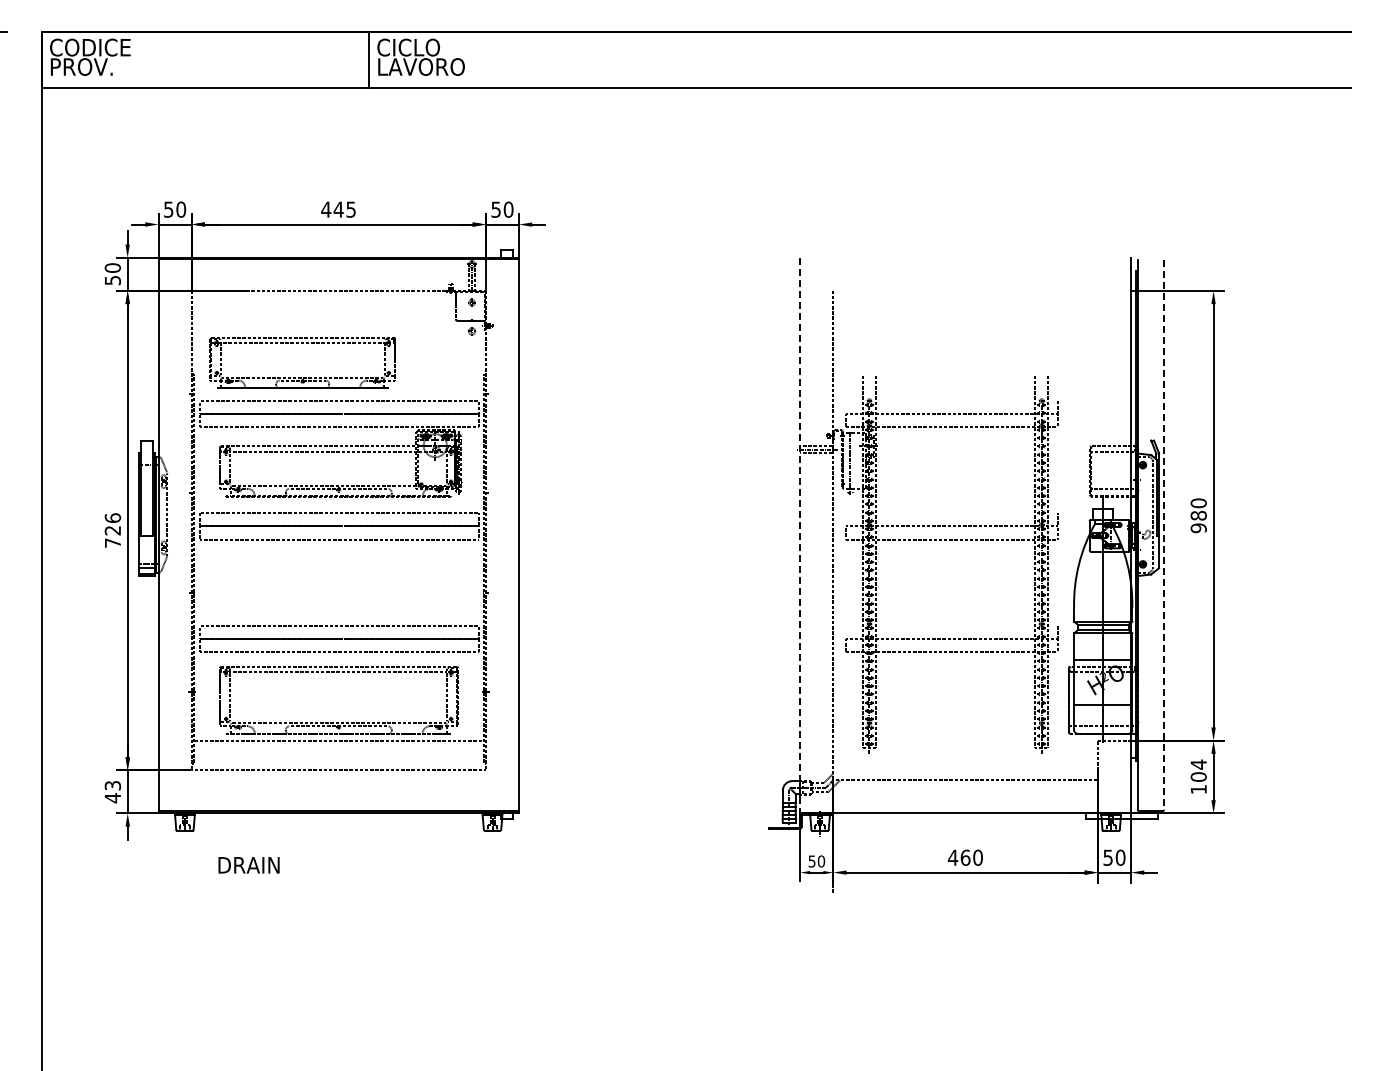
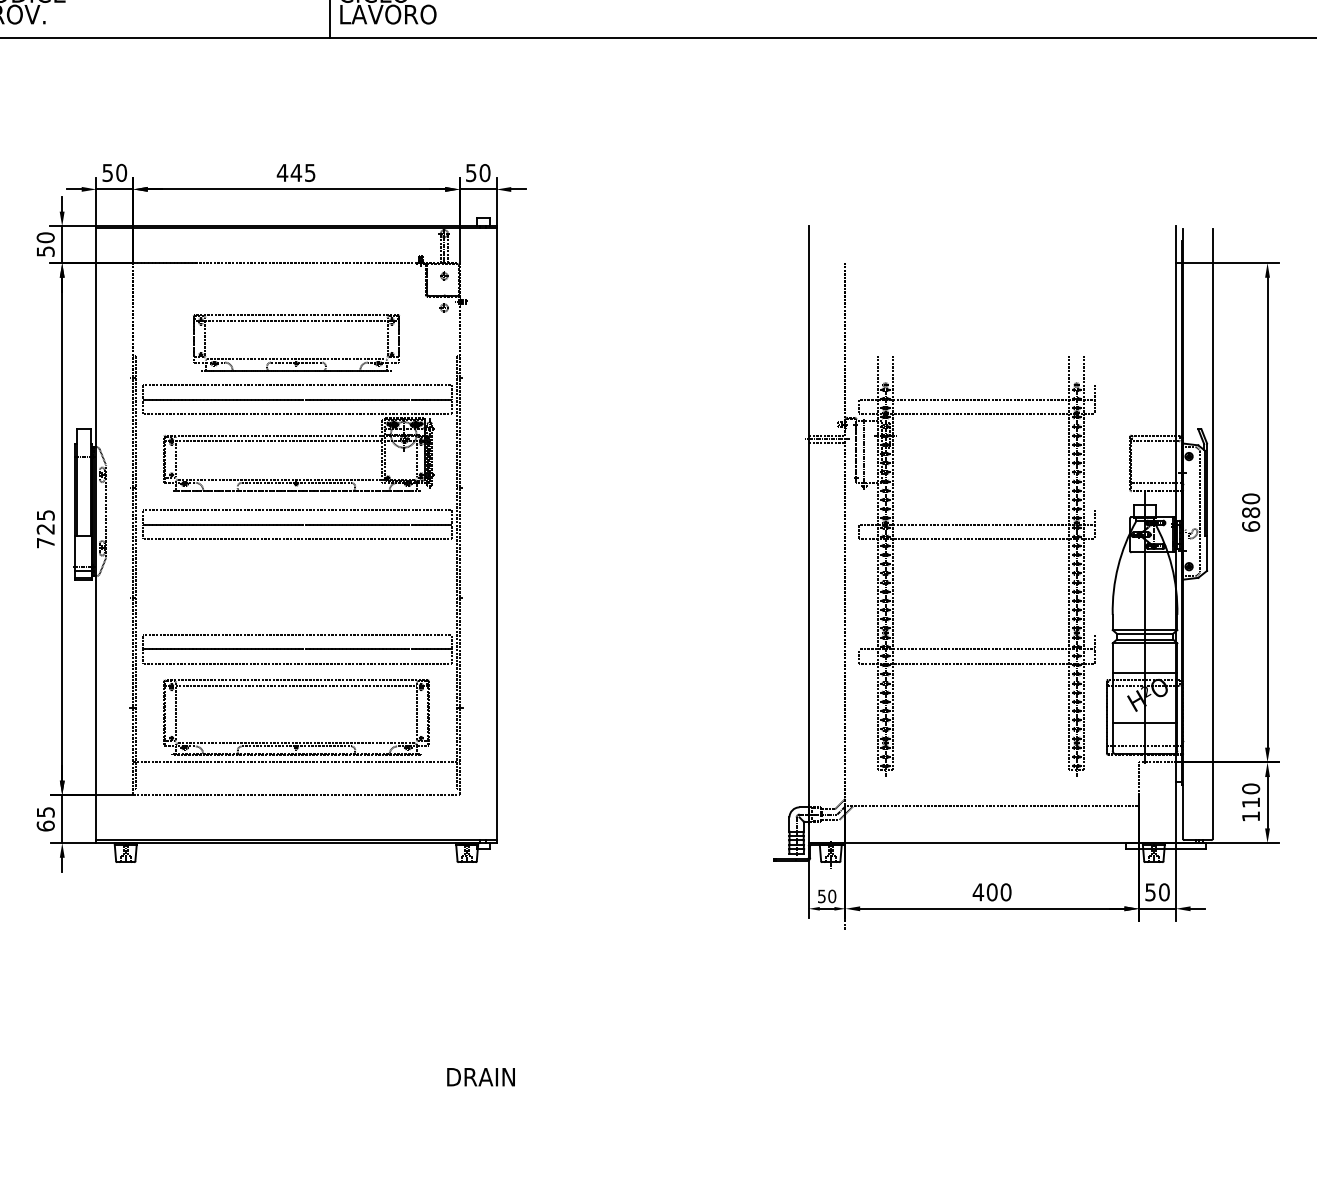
part: (303, 377) -> (297, 359), moved
text: (112, 517) -> (45, 514), 726 -> 725
text: (1198, 528) -> (1250, 526), 980 -> 680
line: (1164, 534) -> (1213, 533), dashed -> solid
line: (800, 535) -> (809, 534), dashed -> solid
text: (1198, 770) -> (1250, 795), 104 -> 110
text: (112, 792) -> (45, 819), 43 -> 65
text: (965, 857) -> (992, 892), 460 -> 400
text: (248, 865) -> (480, 1077), moved

